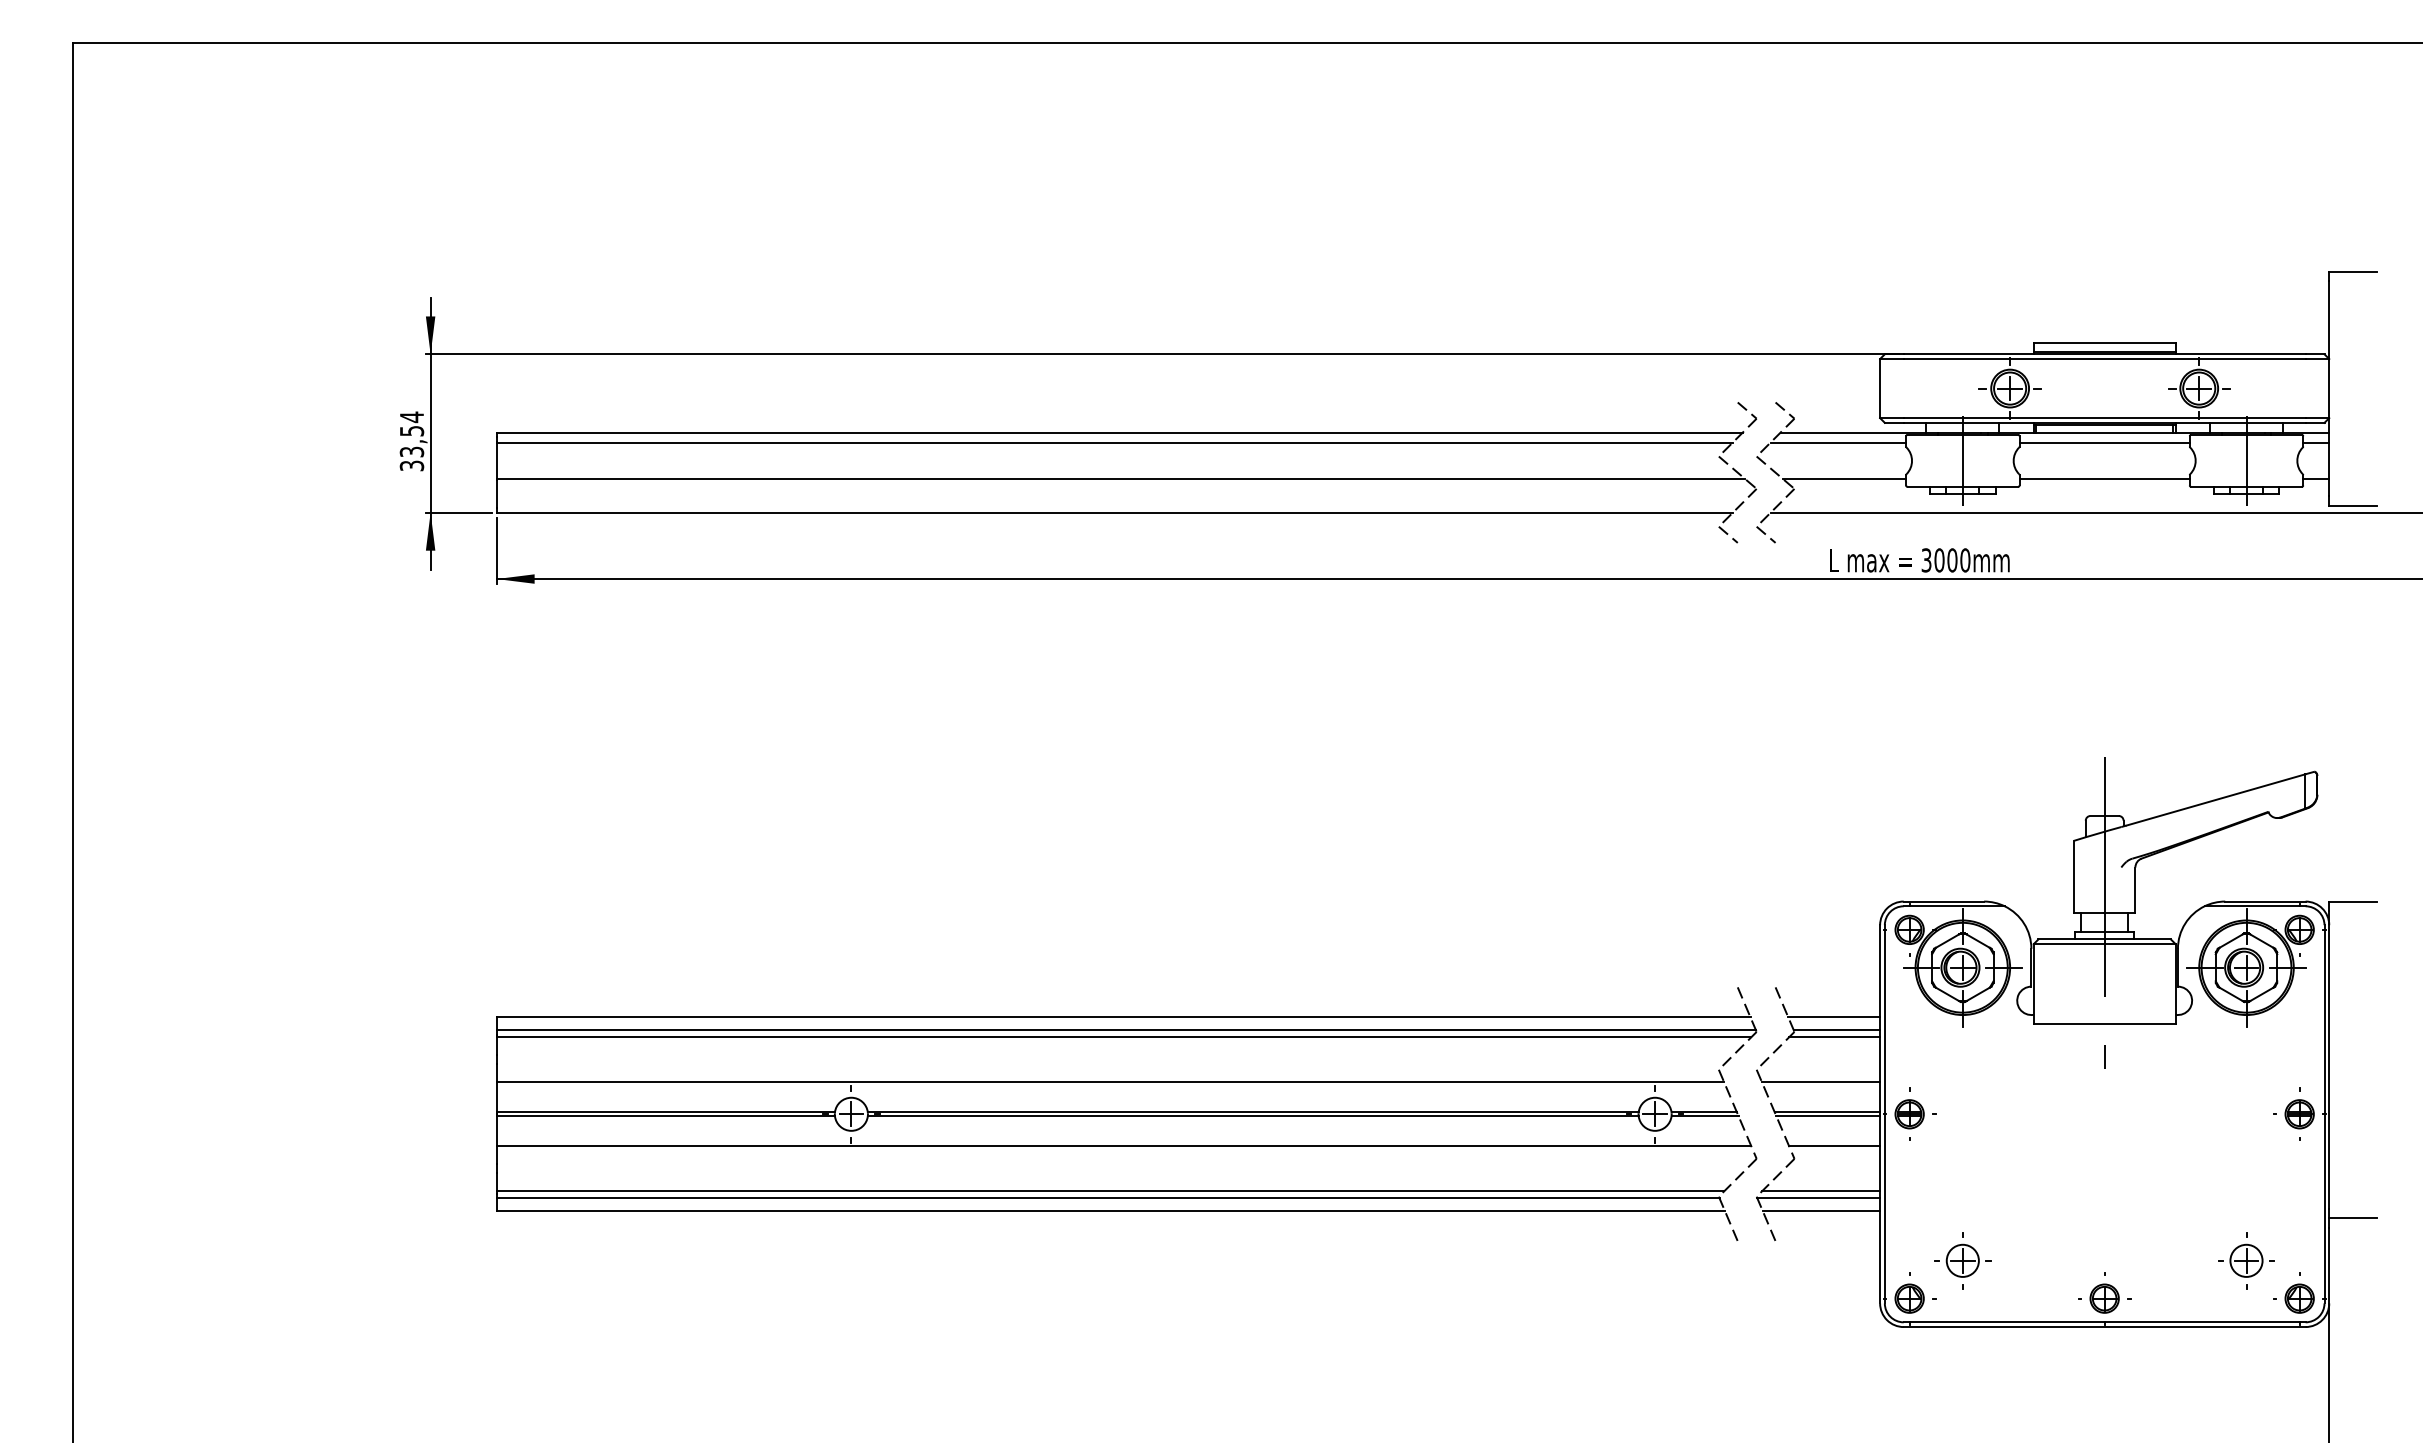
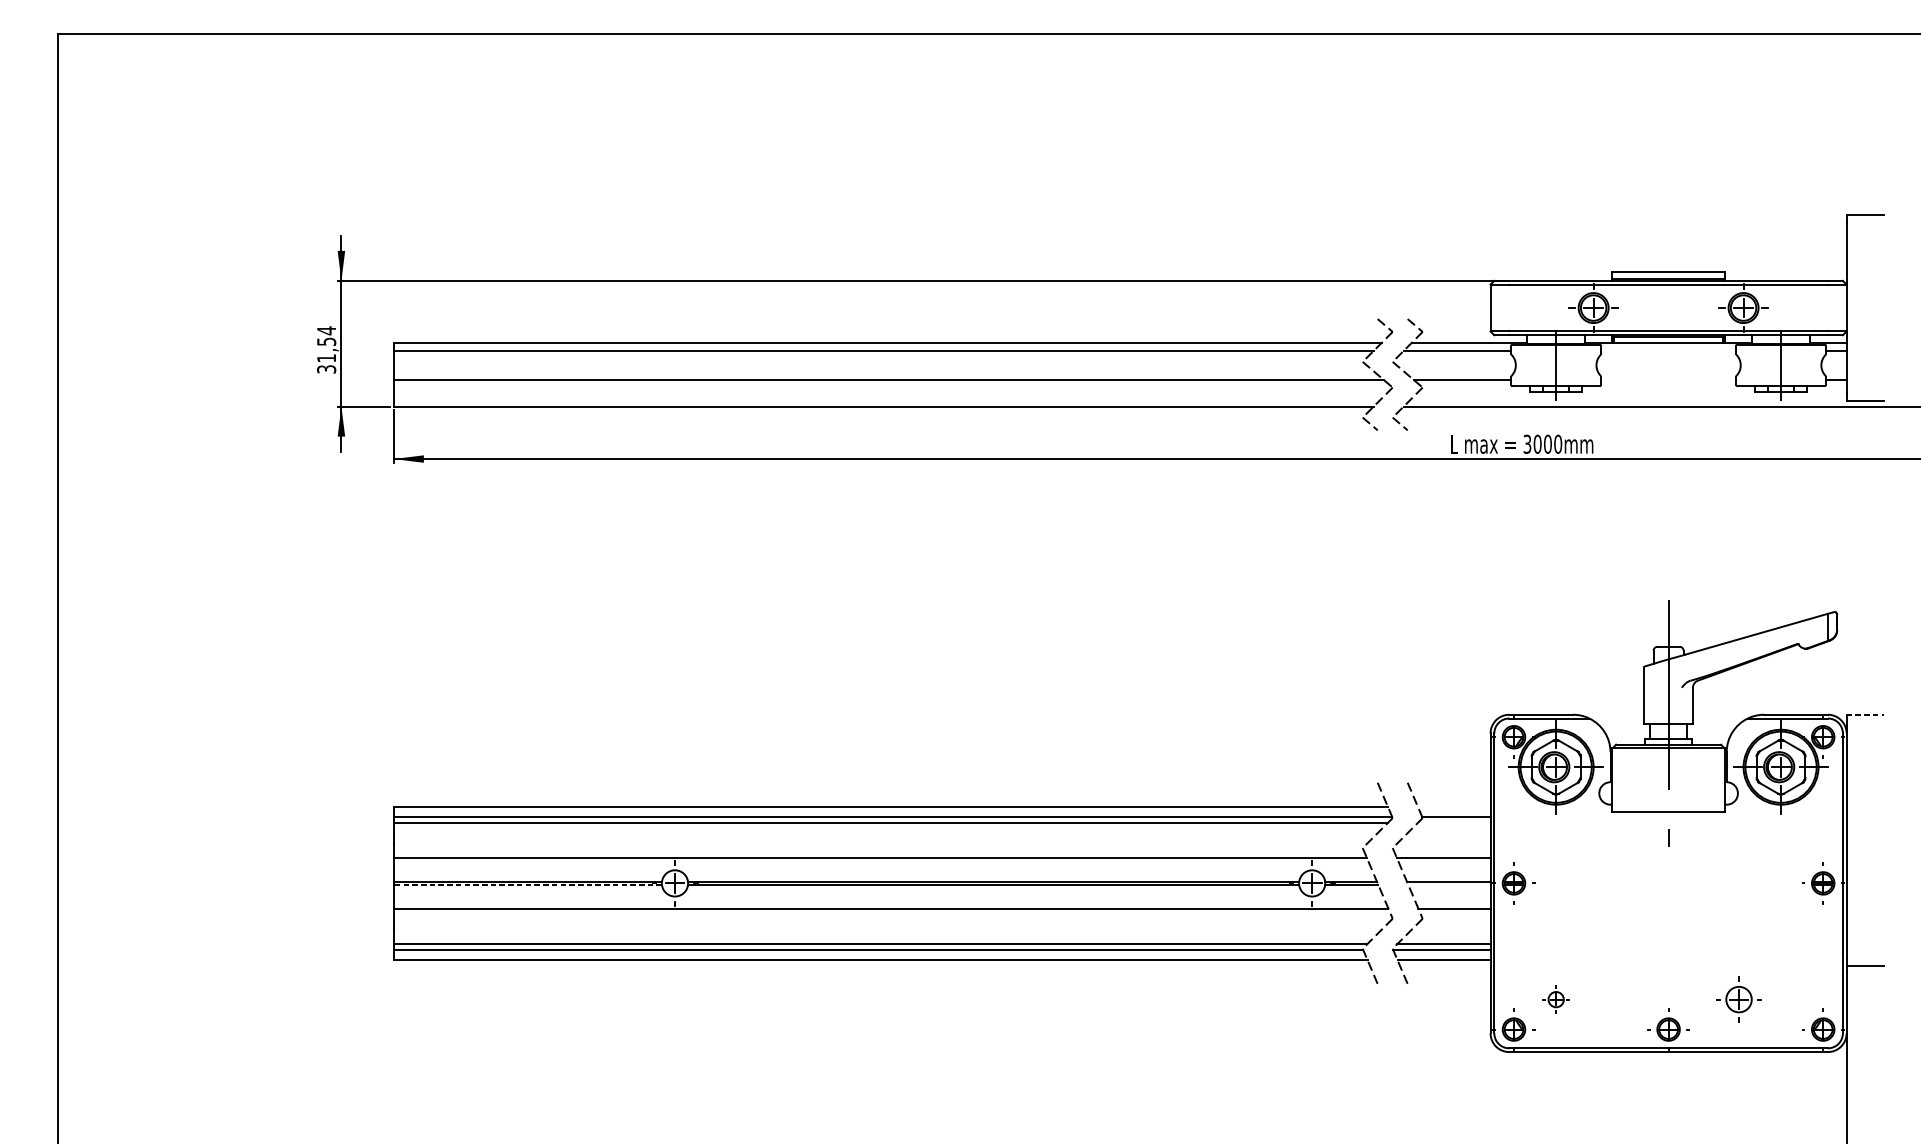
line: (2104, 442) -> (1668, 350), removed
text: (411, 451) -> (326, 357), 33,54 -> 31,54
line: (2104, 479) -> (1668, 380), removed
line: (2352, 901) -> (1865, 714), solid -> dashed
line: (1834, 1017) -> (1454, 806), removed
line: (1834, 1037) -> (1454, 822), removed
line: (665, 1116) -> (527, 885), solid -> dashed
line: (1828, 1116) -> (1449, 885), removed
part: (1962, 1260) -> (1555, 999), size x0.6
part: (2246, 1260) -> (1739, 999), moved

